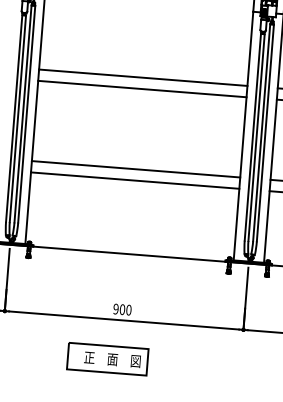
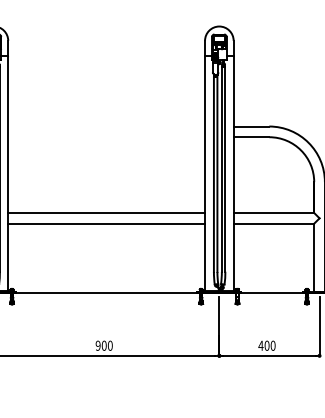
line: (143, 77) -> (106, 126), removed
line: (142, 89) -> (106, 137), removed
part: (108, 359) -> (94, 393), removed

